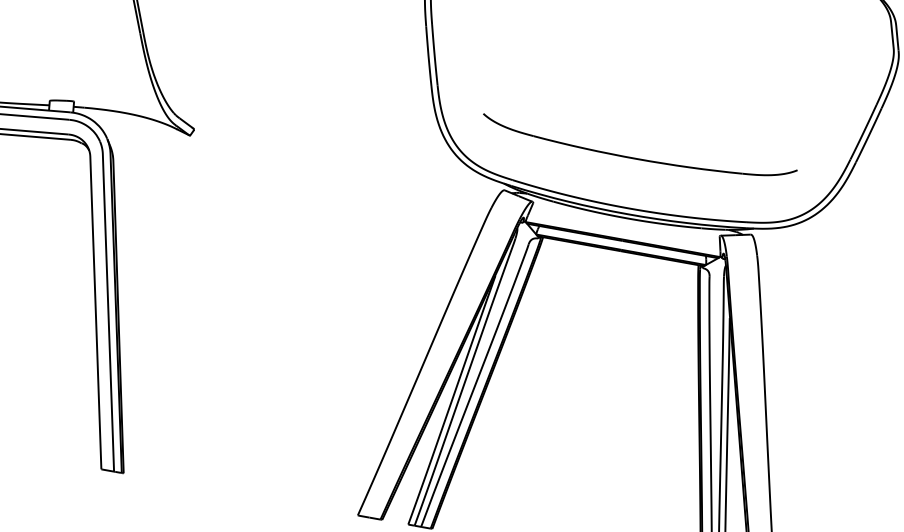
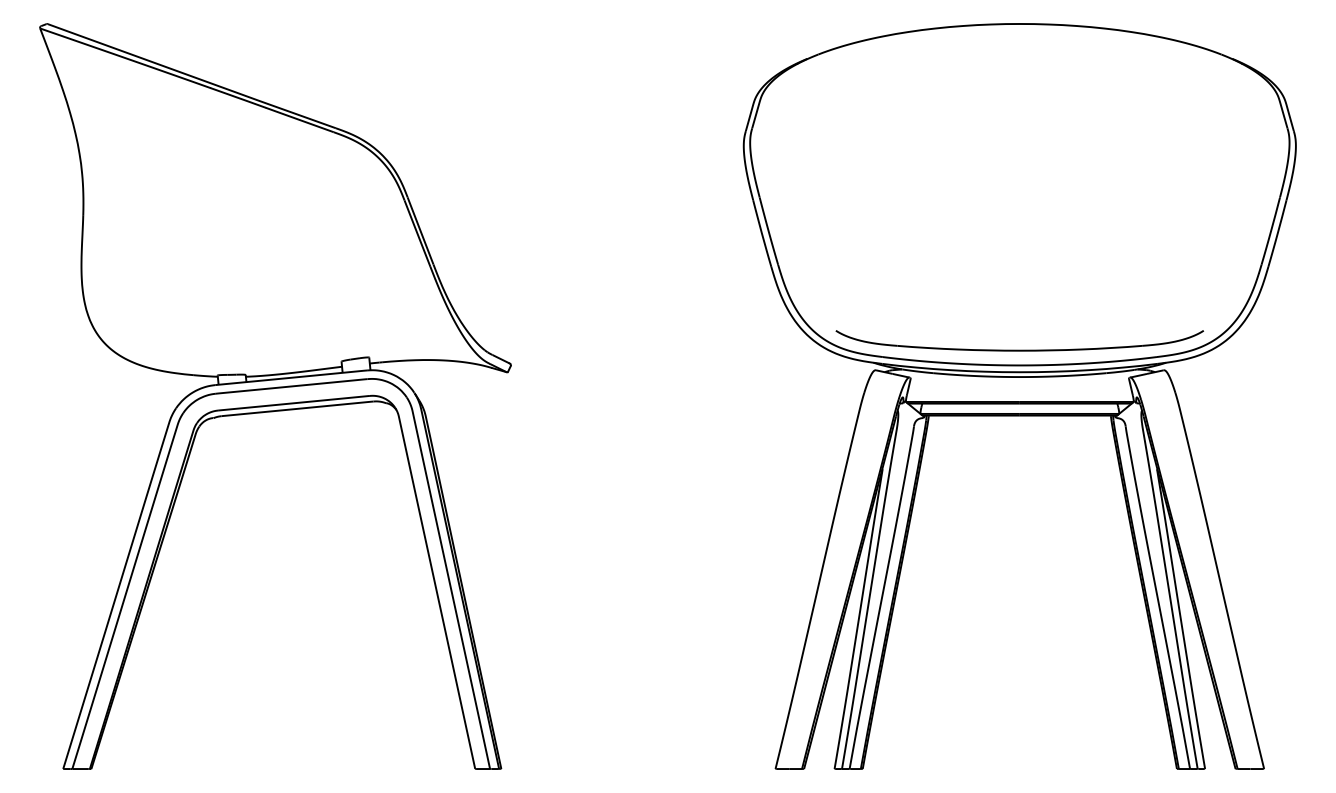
part: (637, 157) -> (1019, 349), moved

